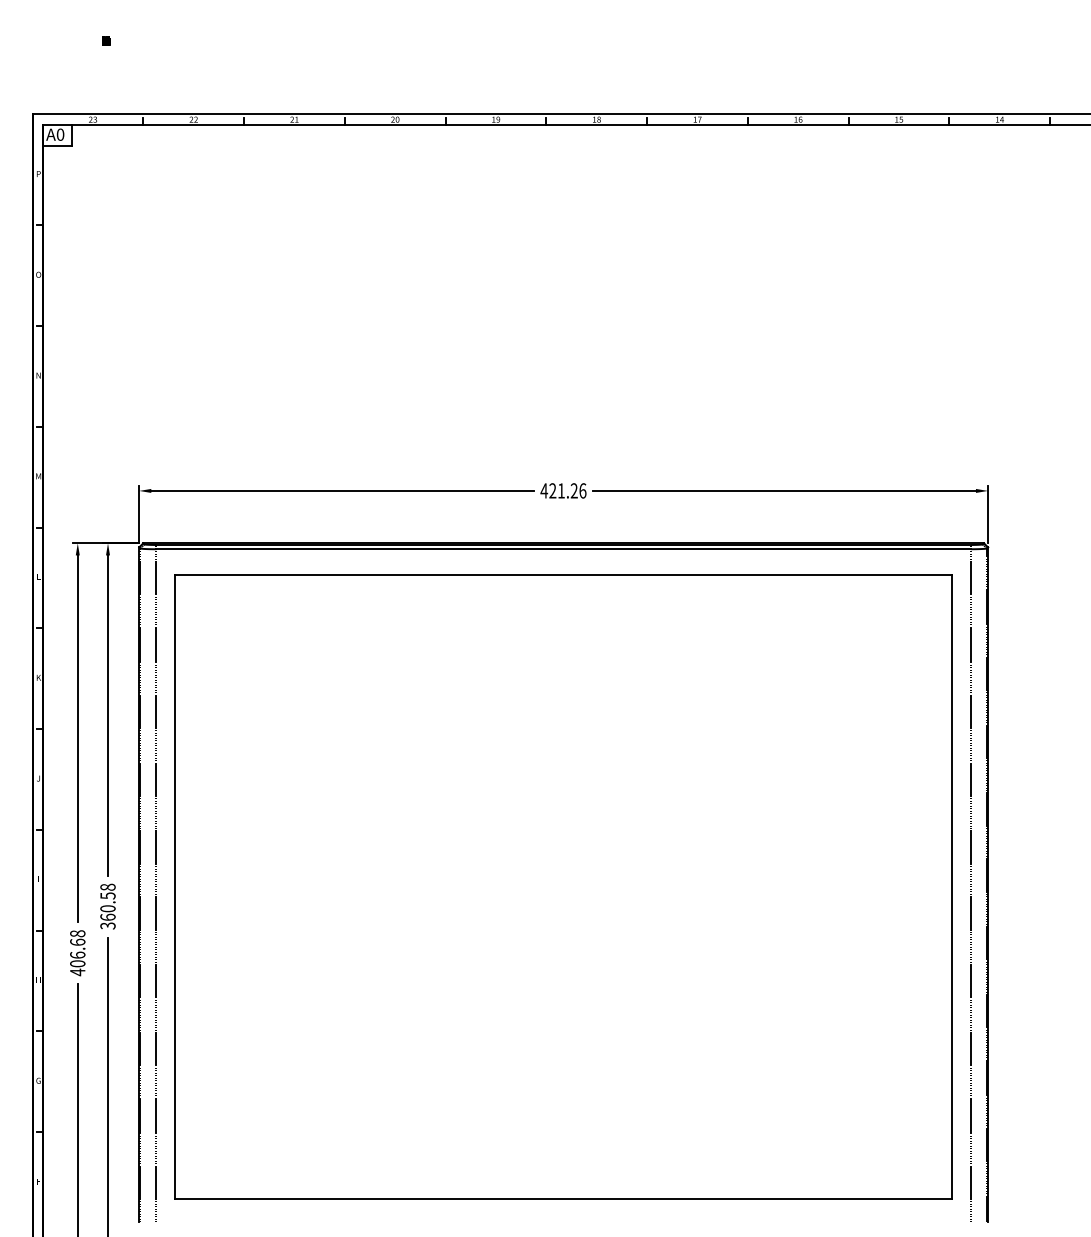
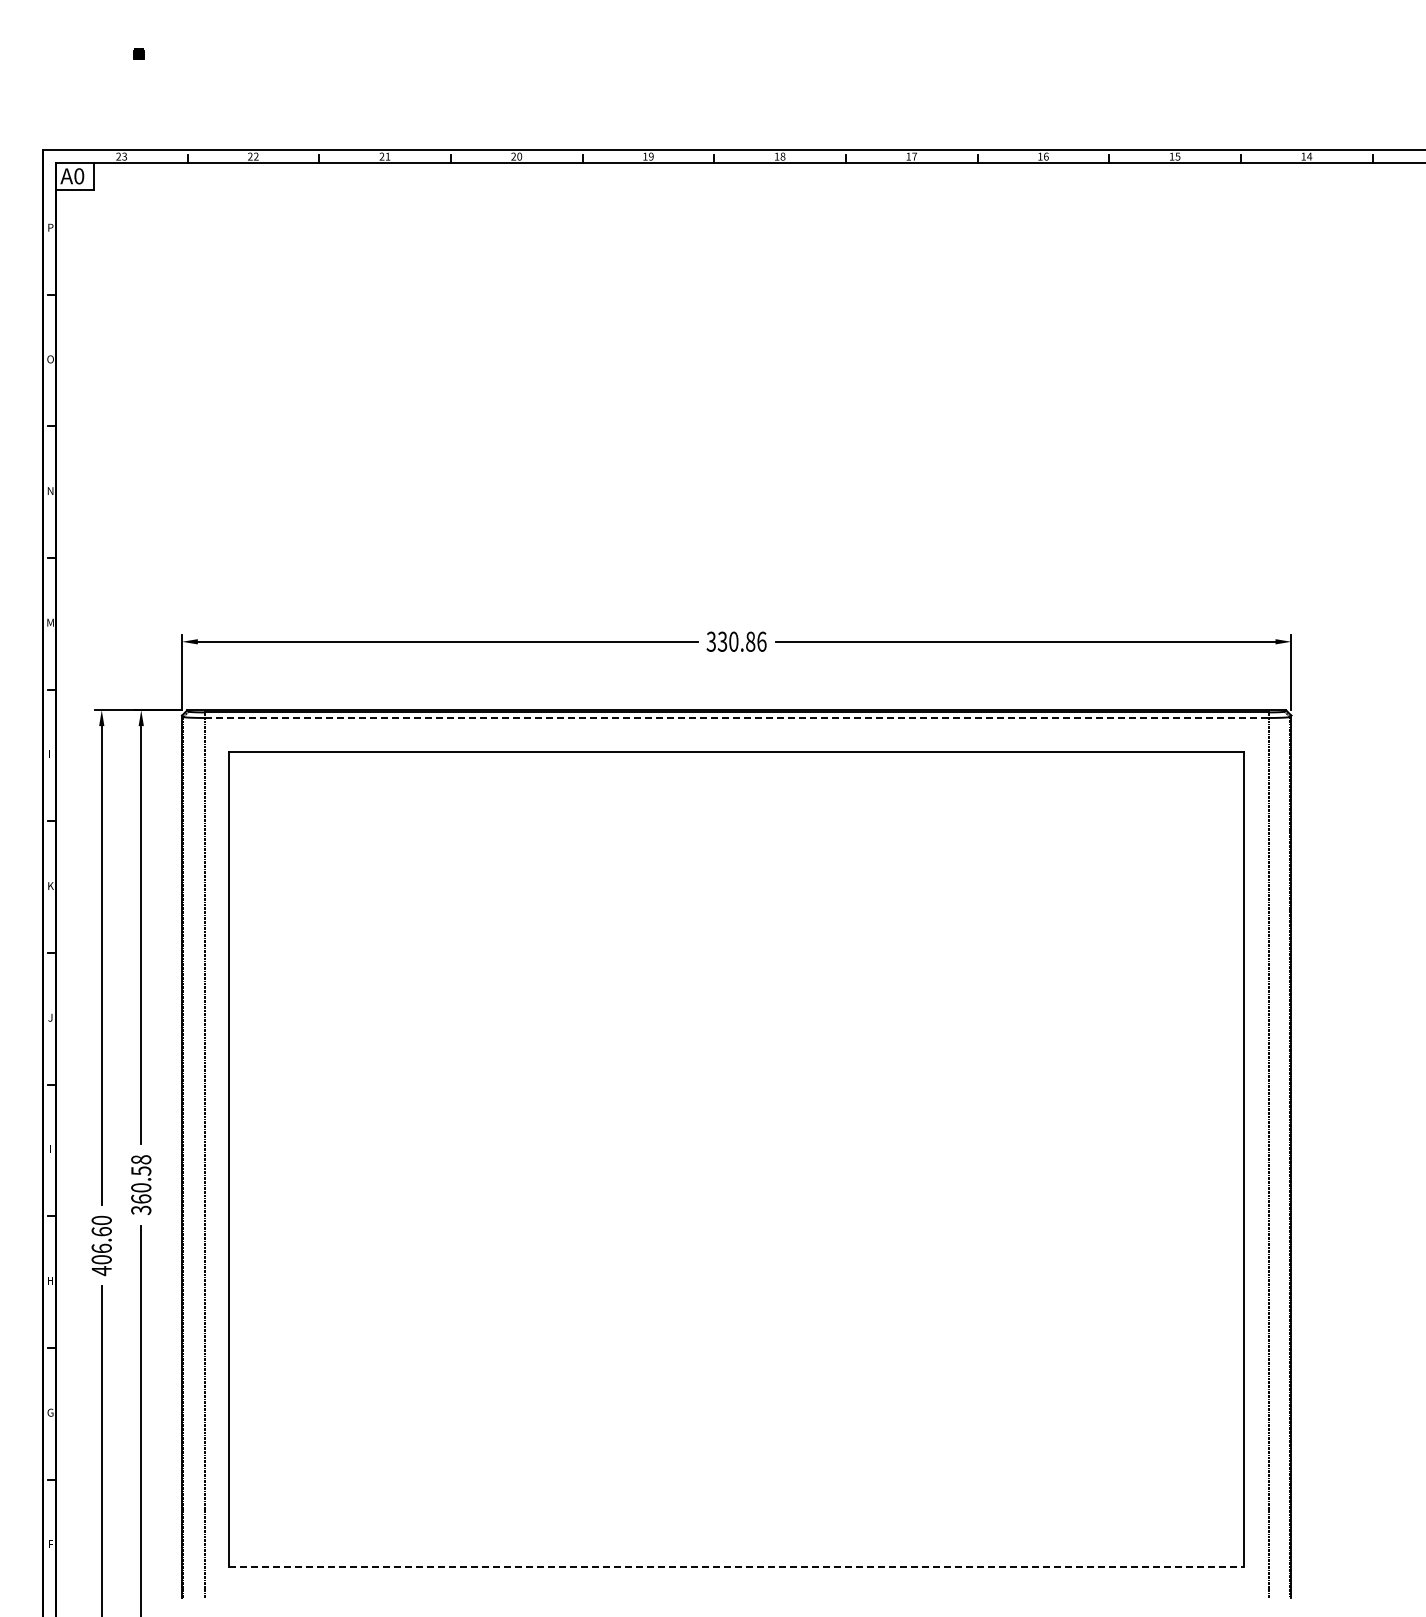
text: (558, 490) -> (730, 641), 421.26 -> 330.86
line: (564, 548) -> (737, 717), solid -> dashed
text: (77, 933) -> (101, 1220), 406.68 -> 406.60
line: (563, 1198) -> (736, 1566), solid -> dashed

